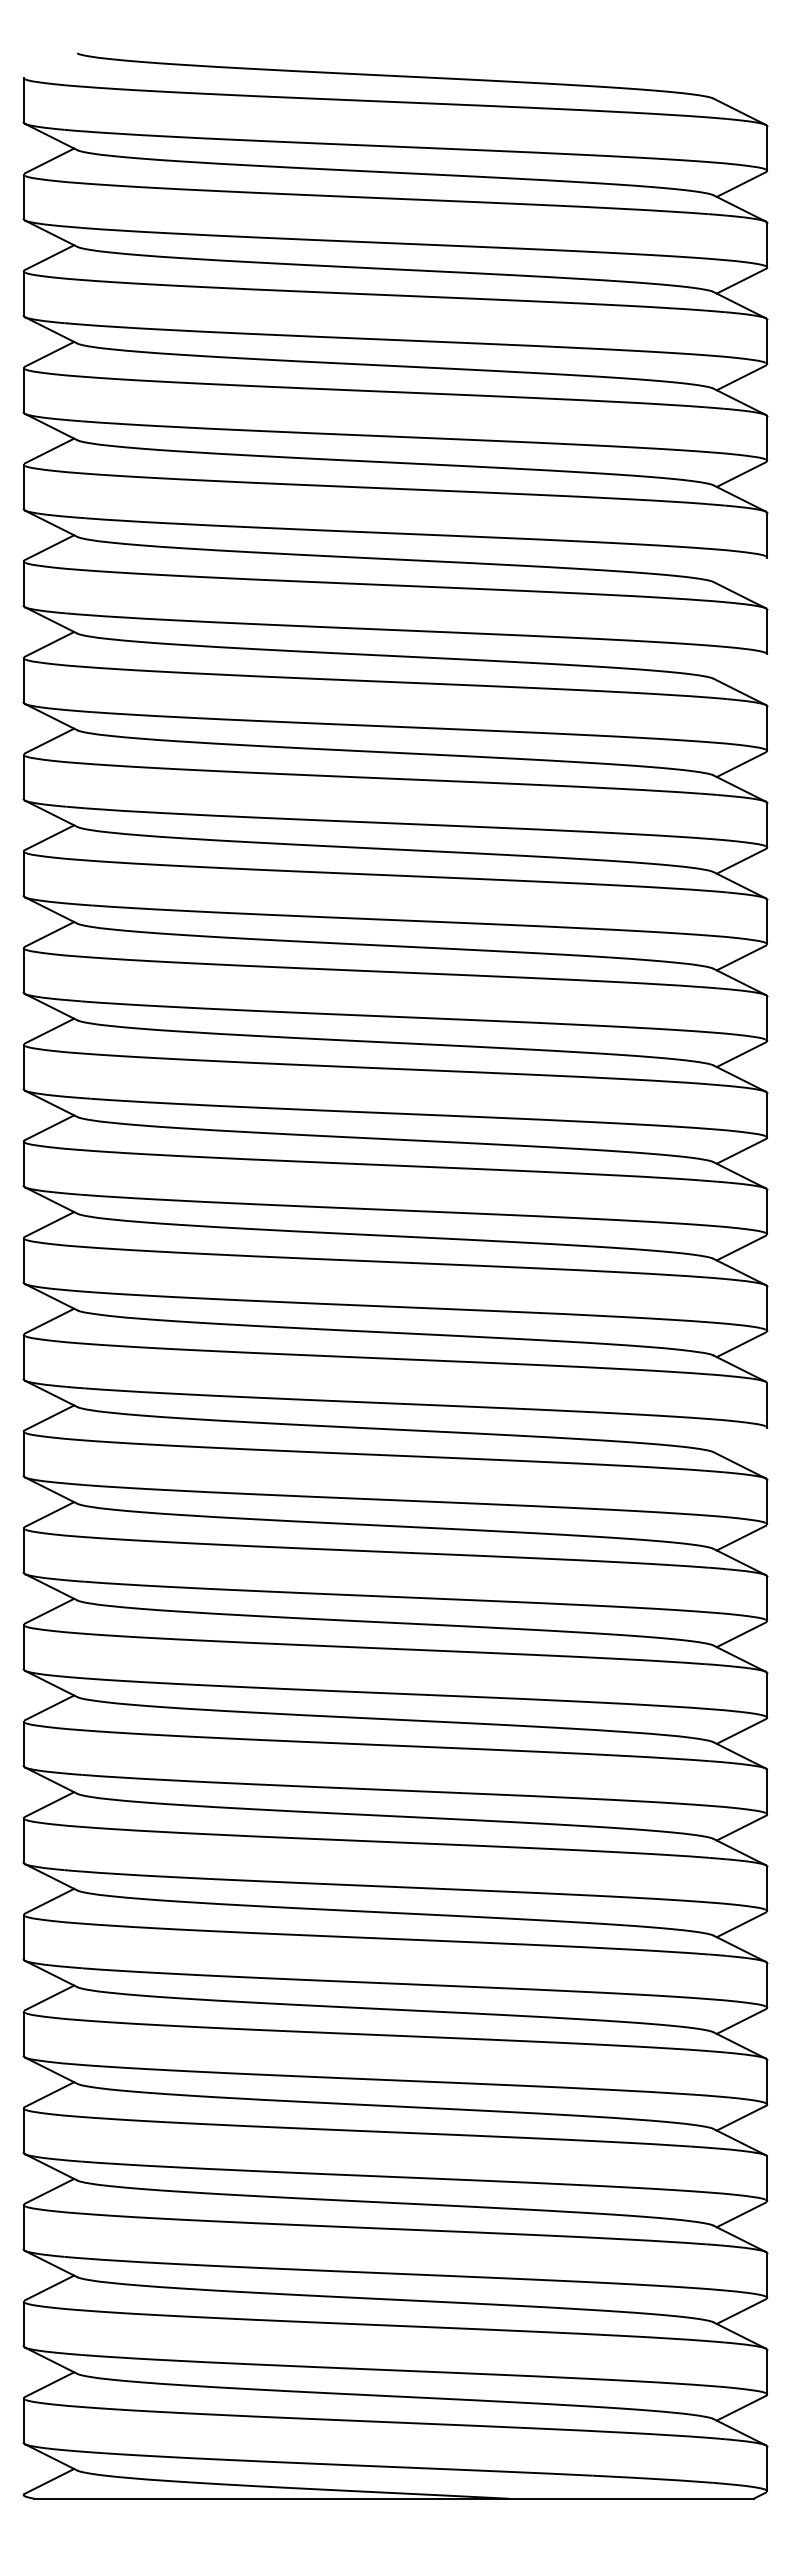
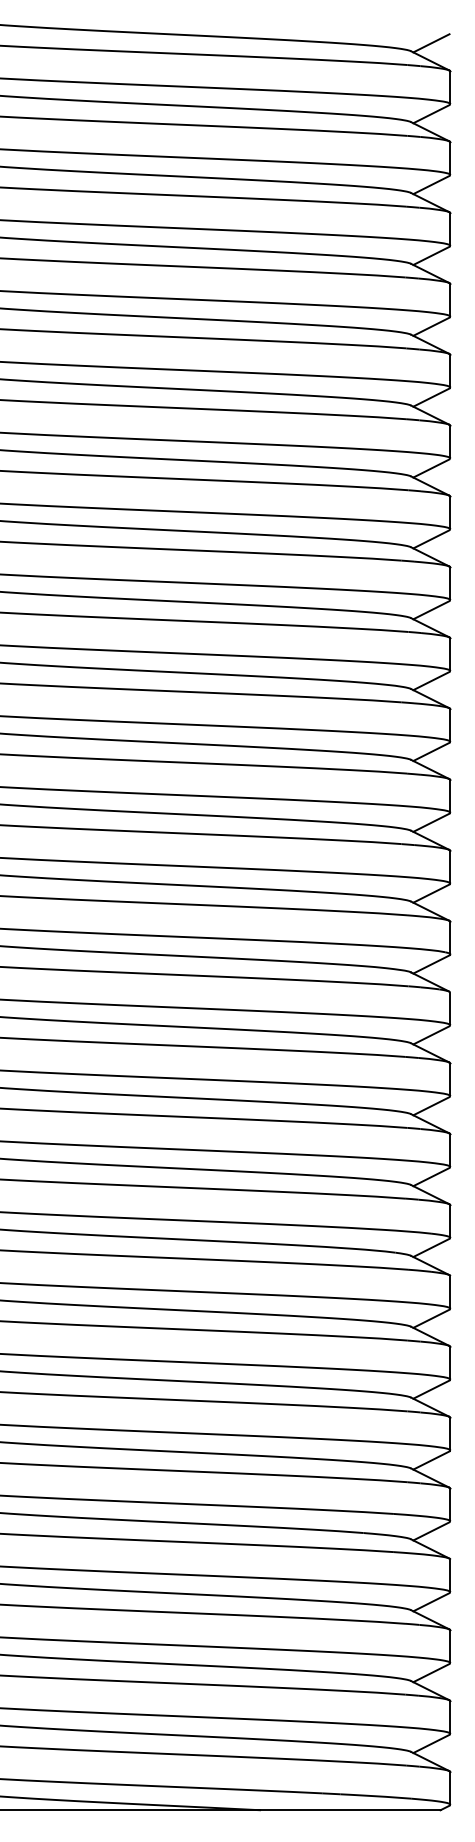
line: (741, 87) -> (431, 43), added
line: (741, 570) -> (431, 397), added
line: (741, 667) -> (431, 468), added
line: (741, 1441) -> (431, 1035), added

